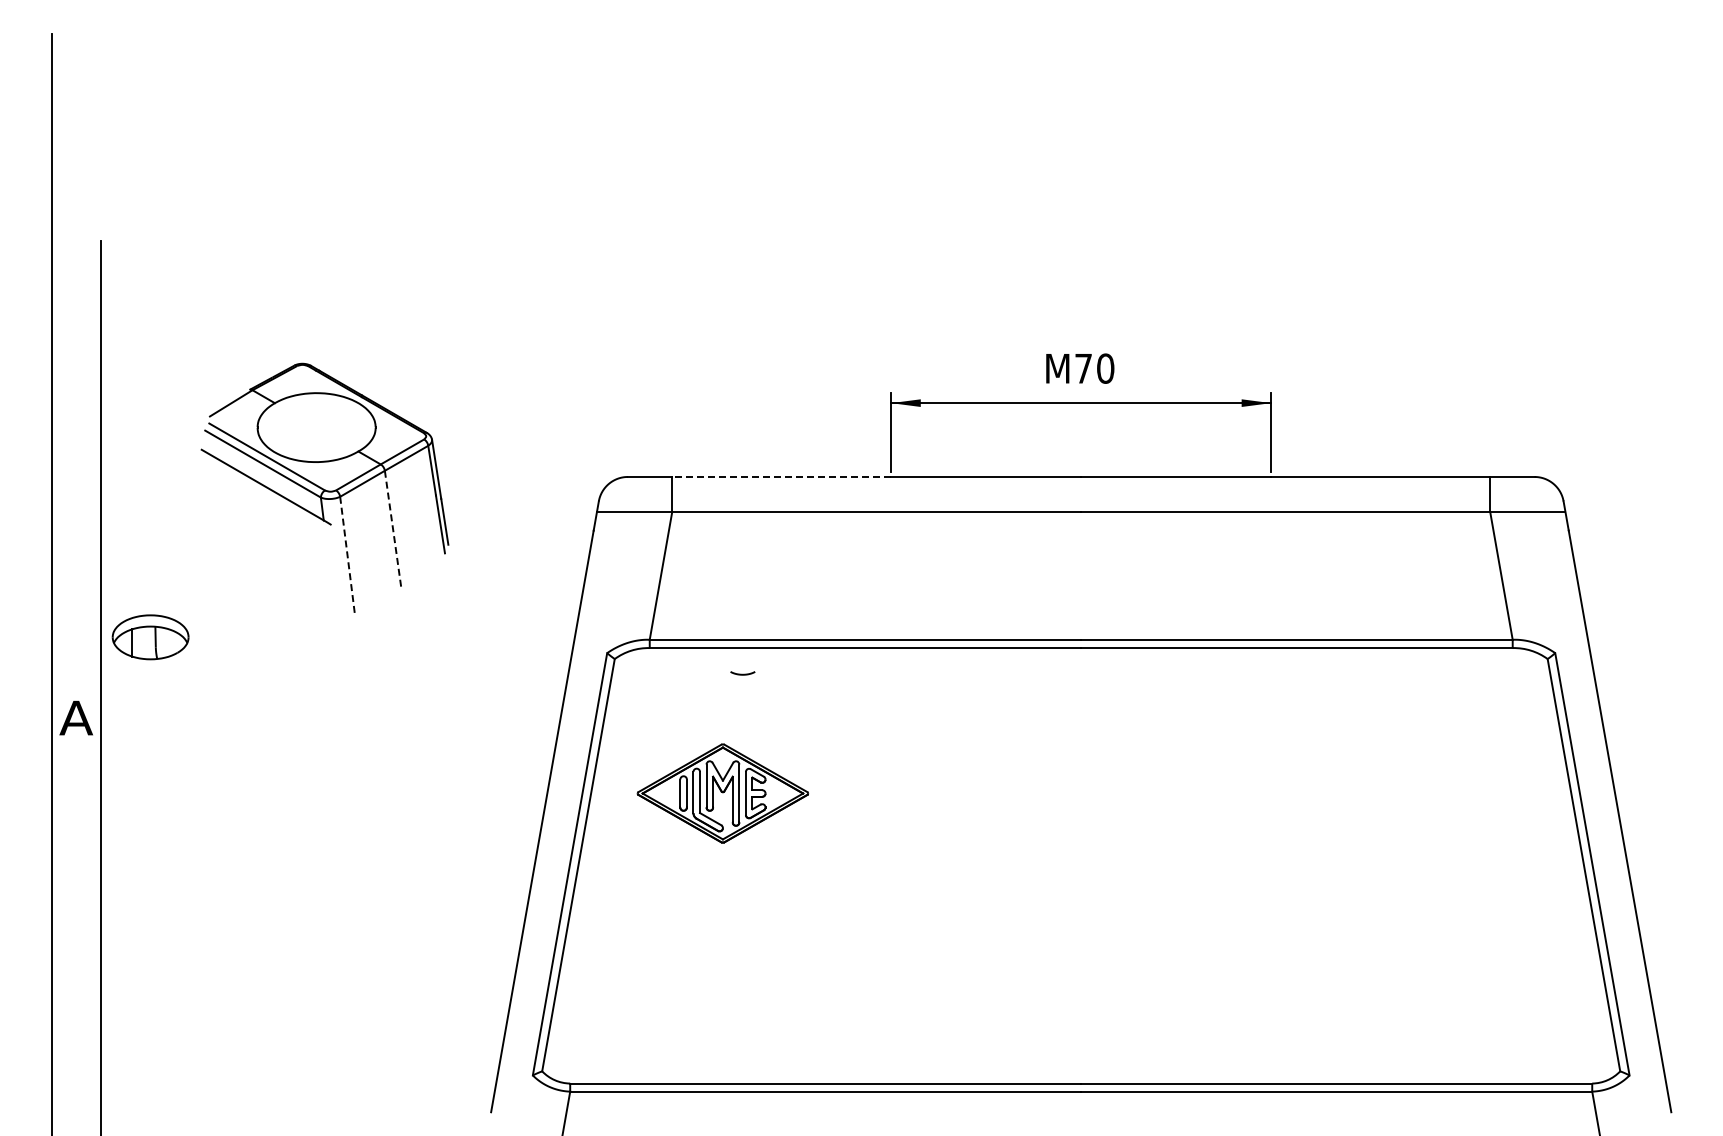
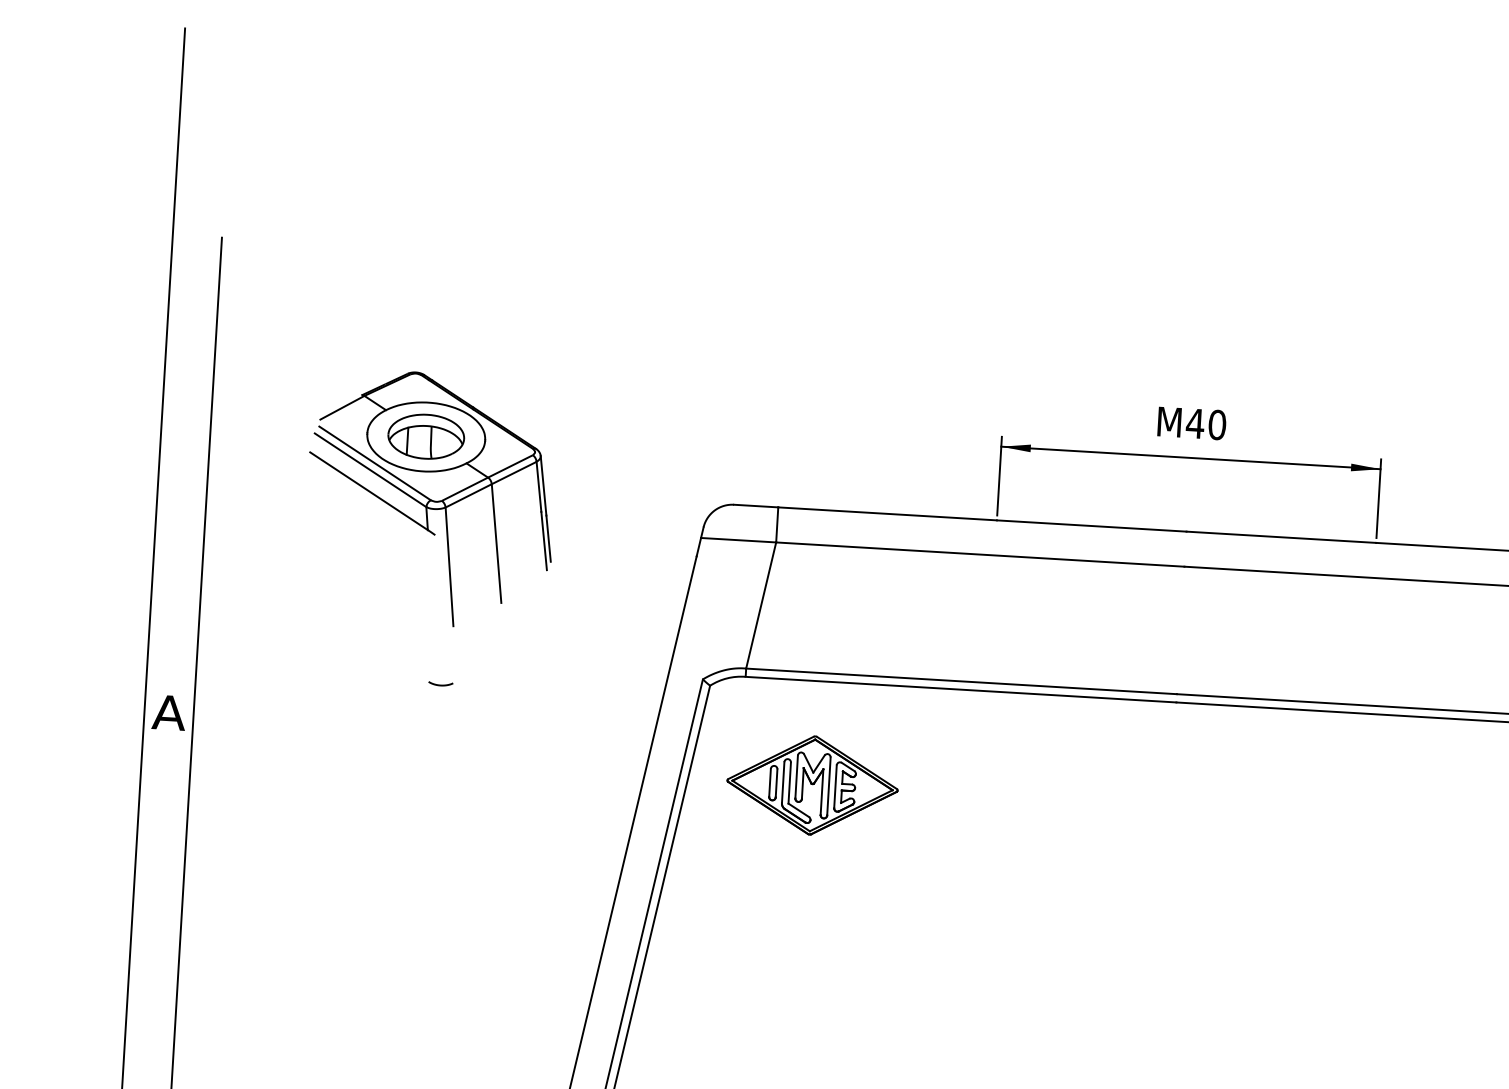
text: (1083, 368) -> (1195, 423), M70 -> M40
line: (781, 476) -> (887, 513), dashed -> solid
line: (393, 529) -> (496, 543), dashed -> solid
line: (347, 556) -> (449, 567), dashed -> solid
part: (150, 637) -> (426, 436), moved
curve: (742, 673) -> (440, 684), moved
part: (722, 793) -> (812, 785), moved

